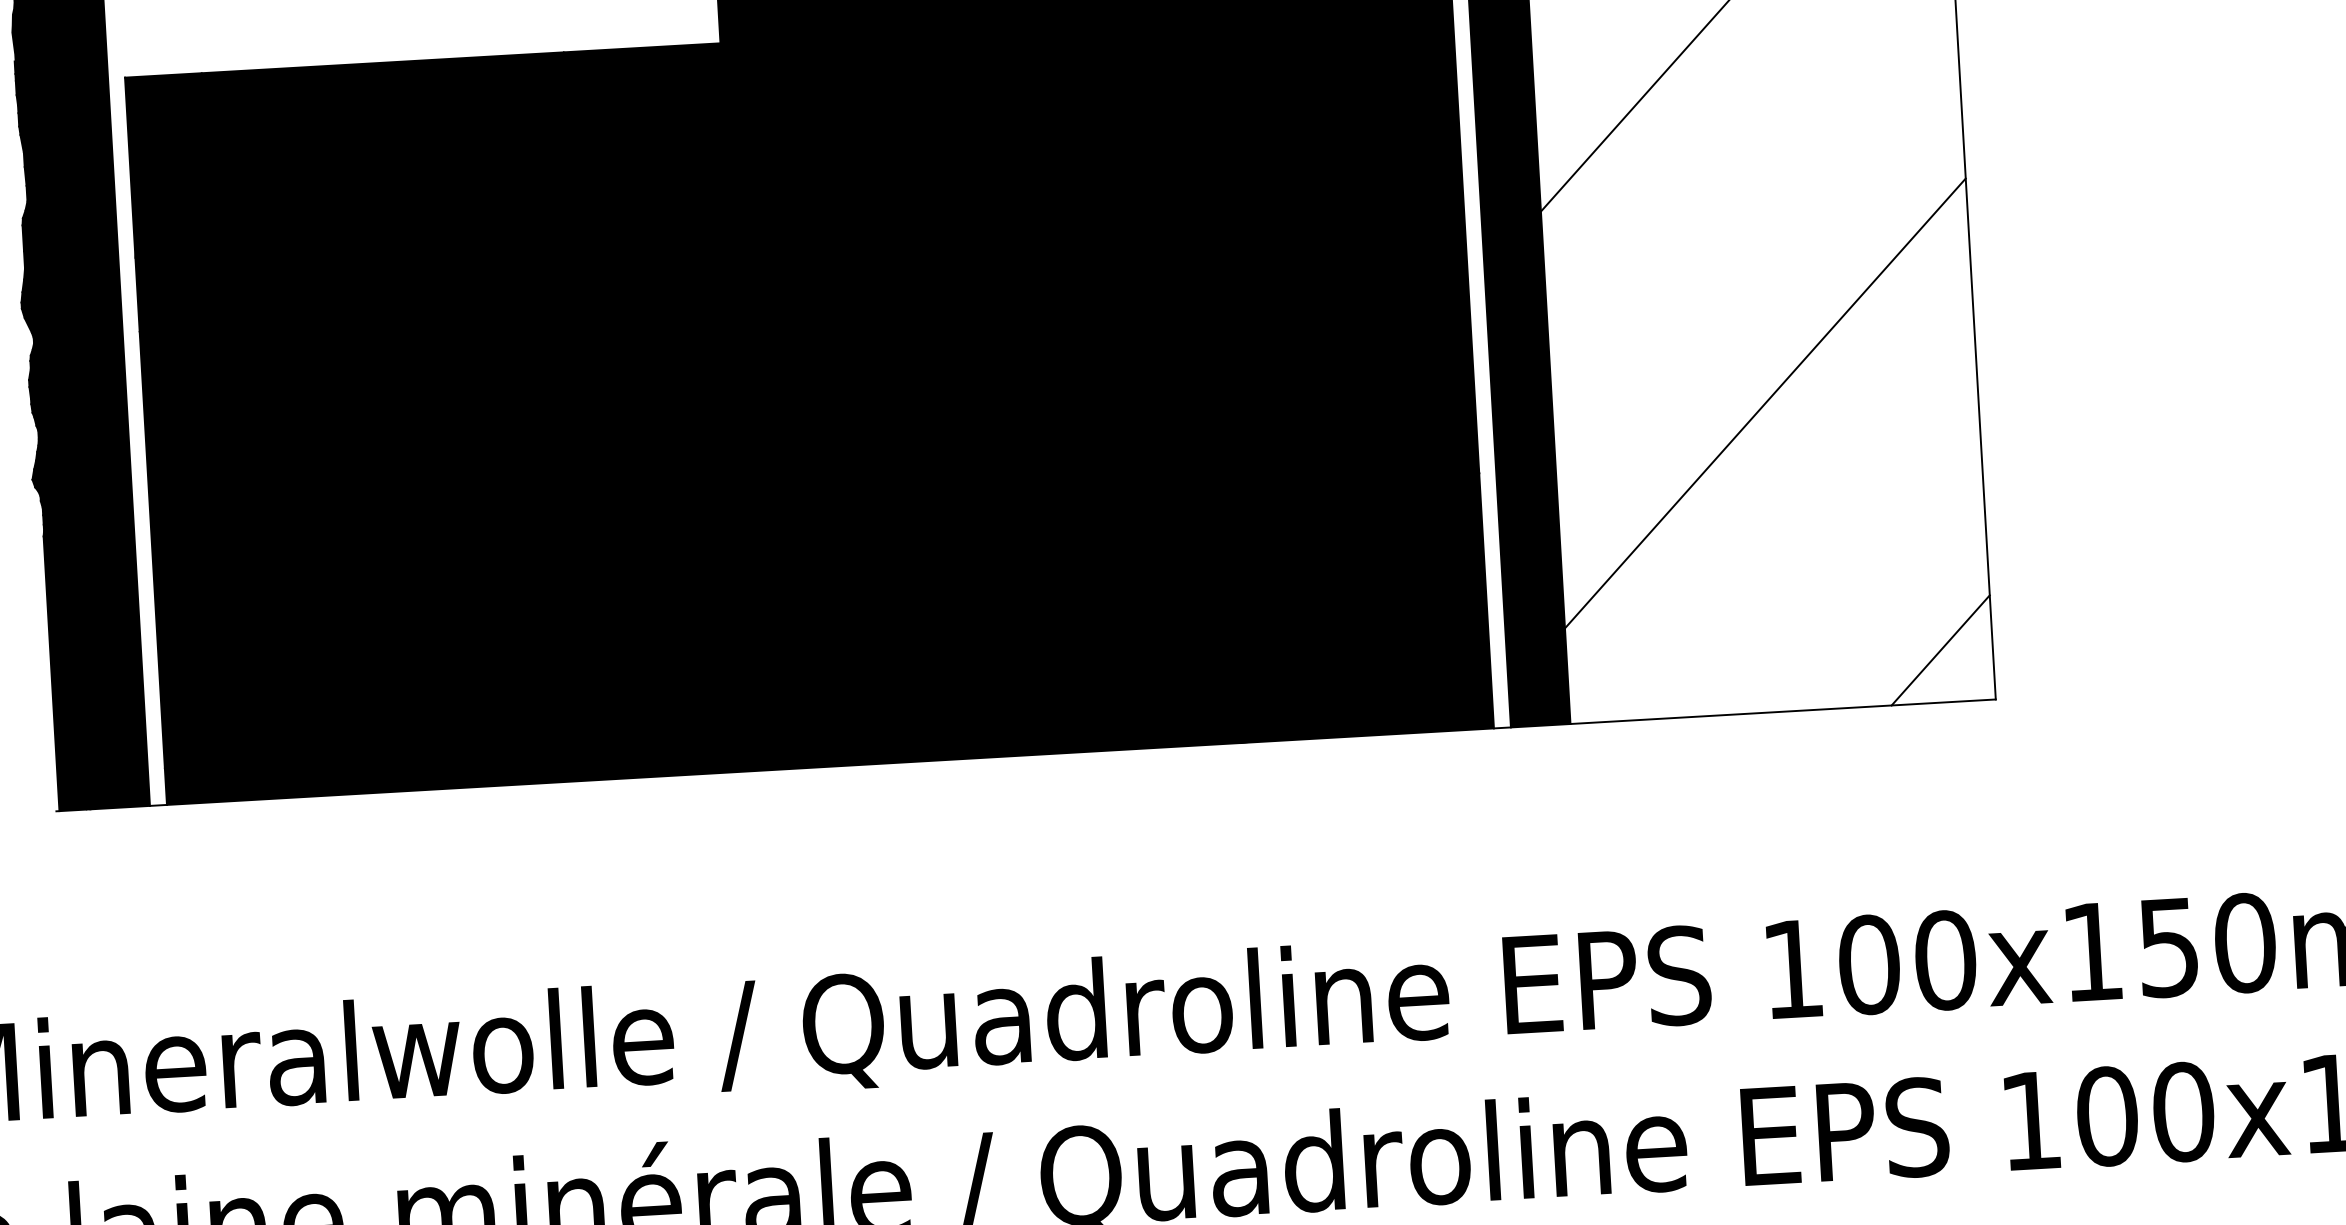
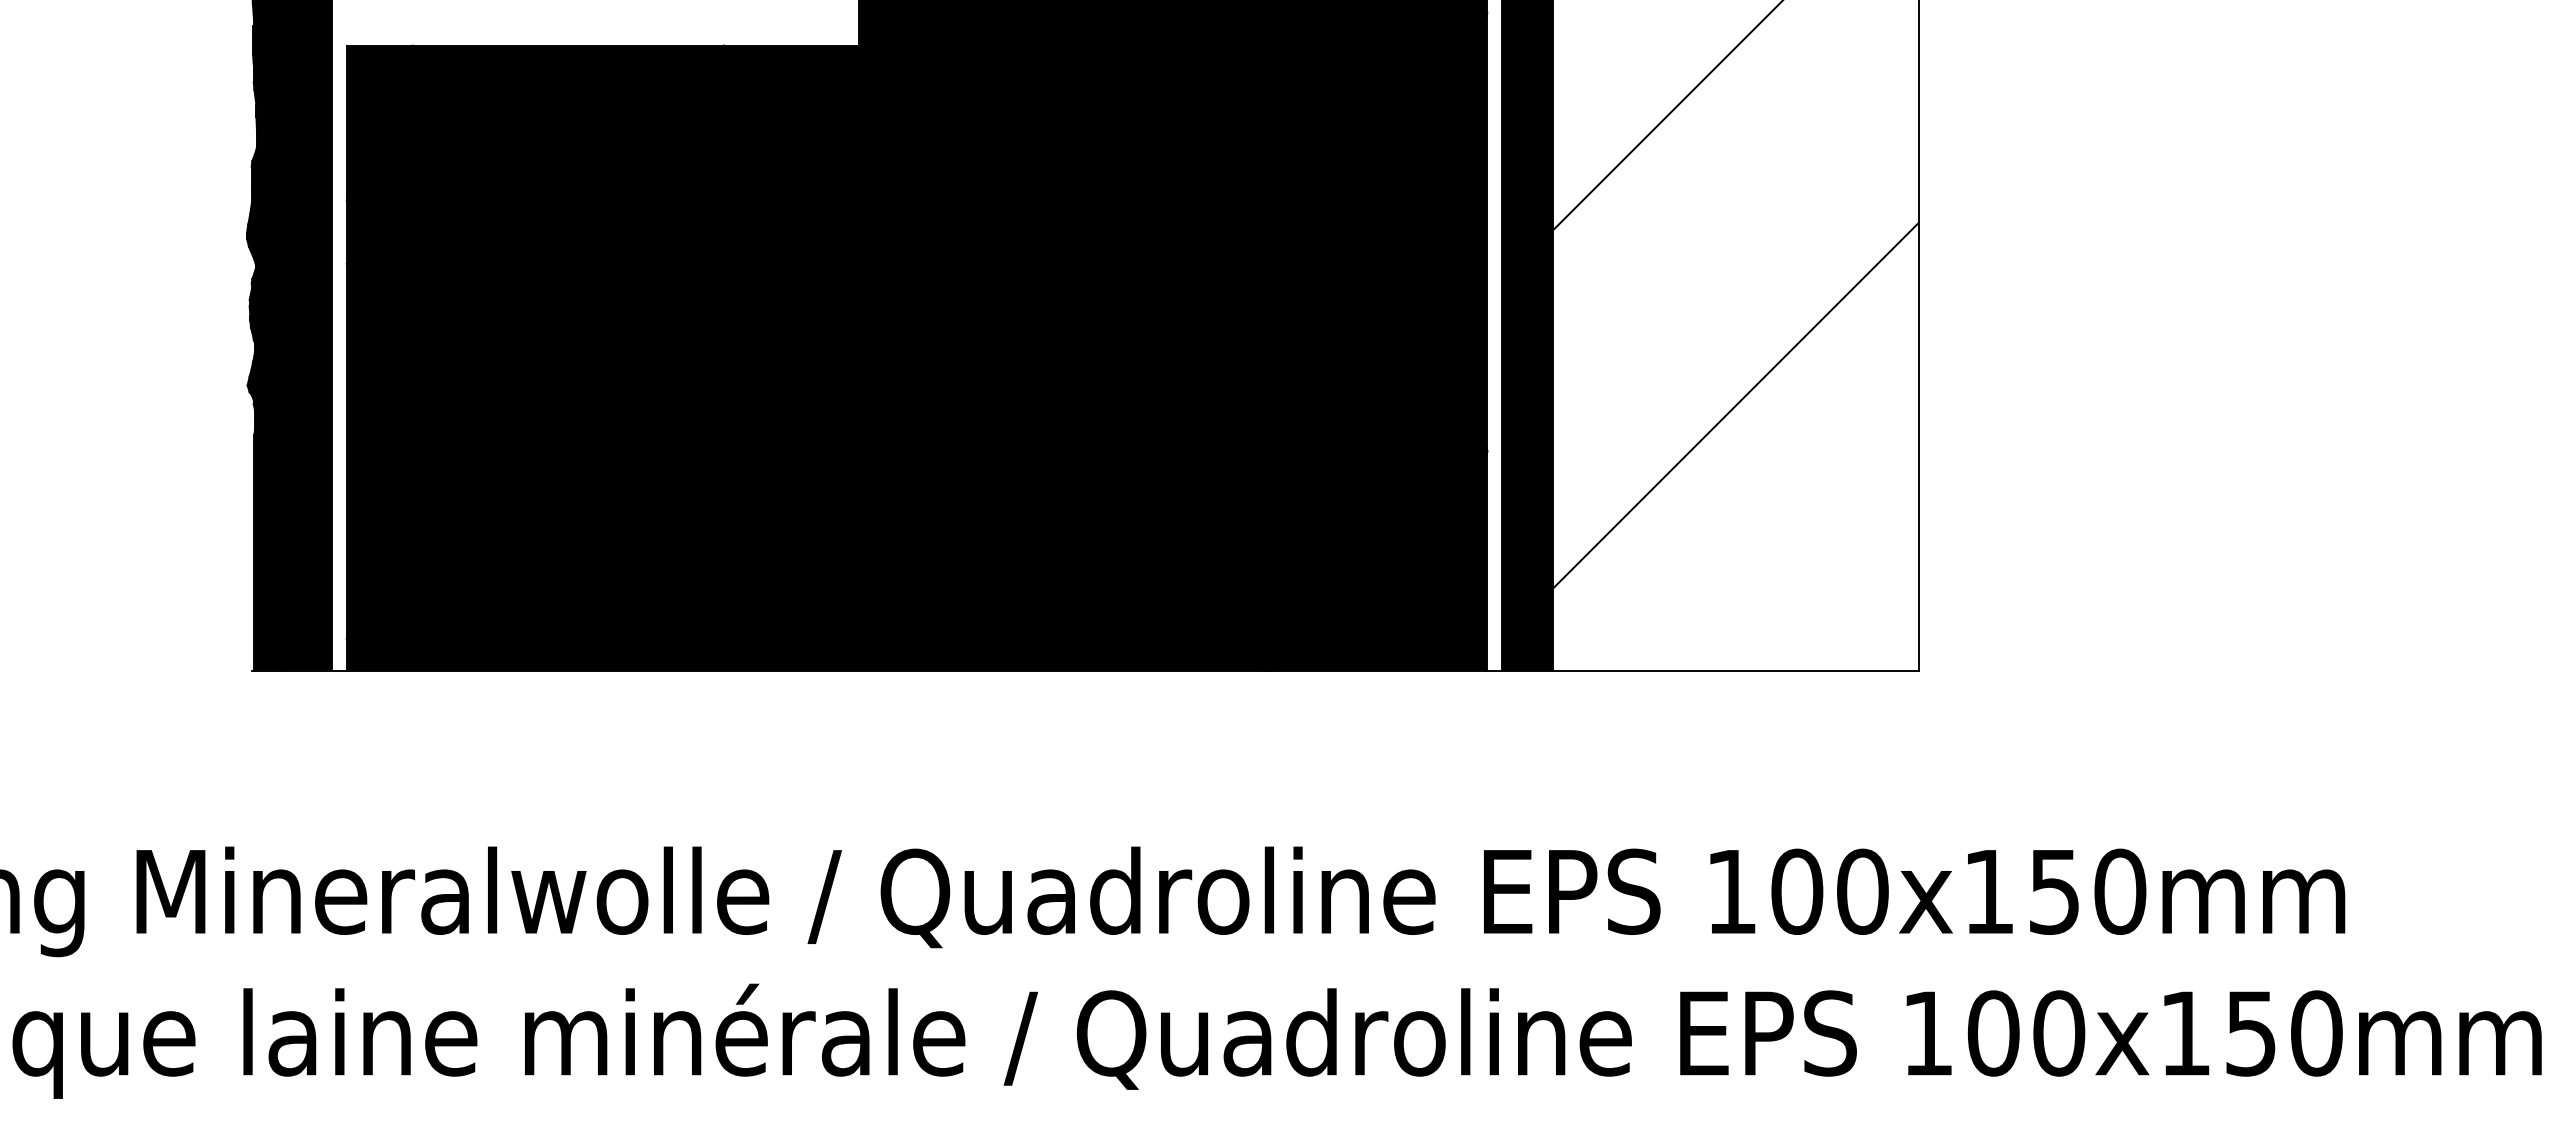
line: (1940, 649) -> (1873, 625), removed

